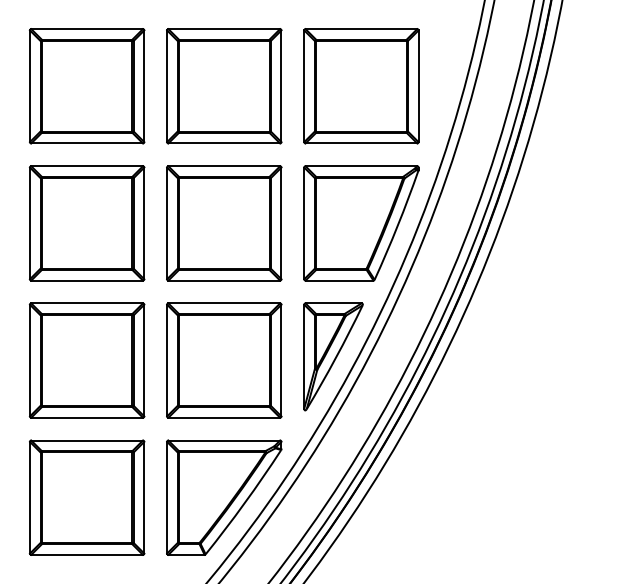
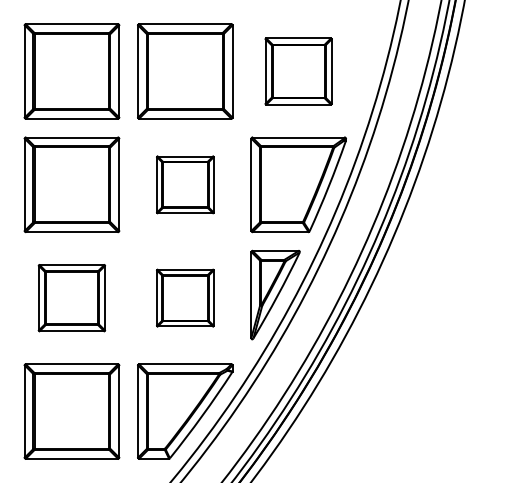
part: (361, 86) -> (298, 71), size x0.7
part: (224, 223) -> (185, 184), size x0.6
part: (86, 360) -> (71, 298), size x0.7
part: (224, 360) -> (185, 298), size x0.6

